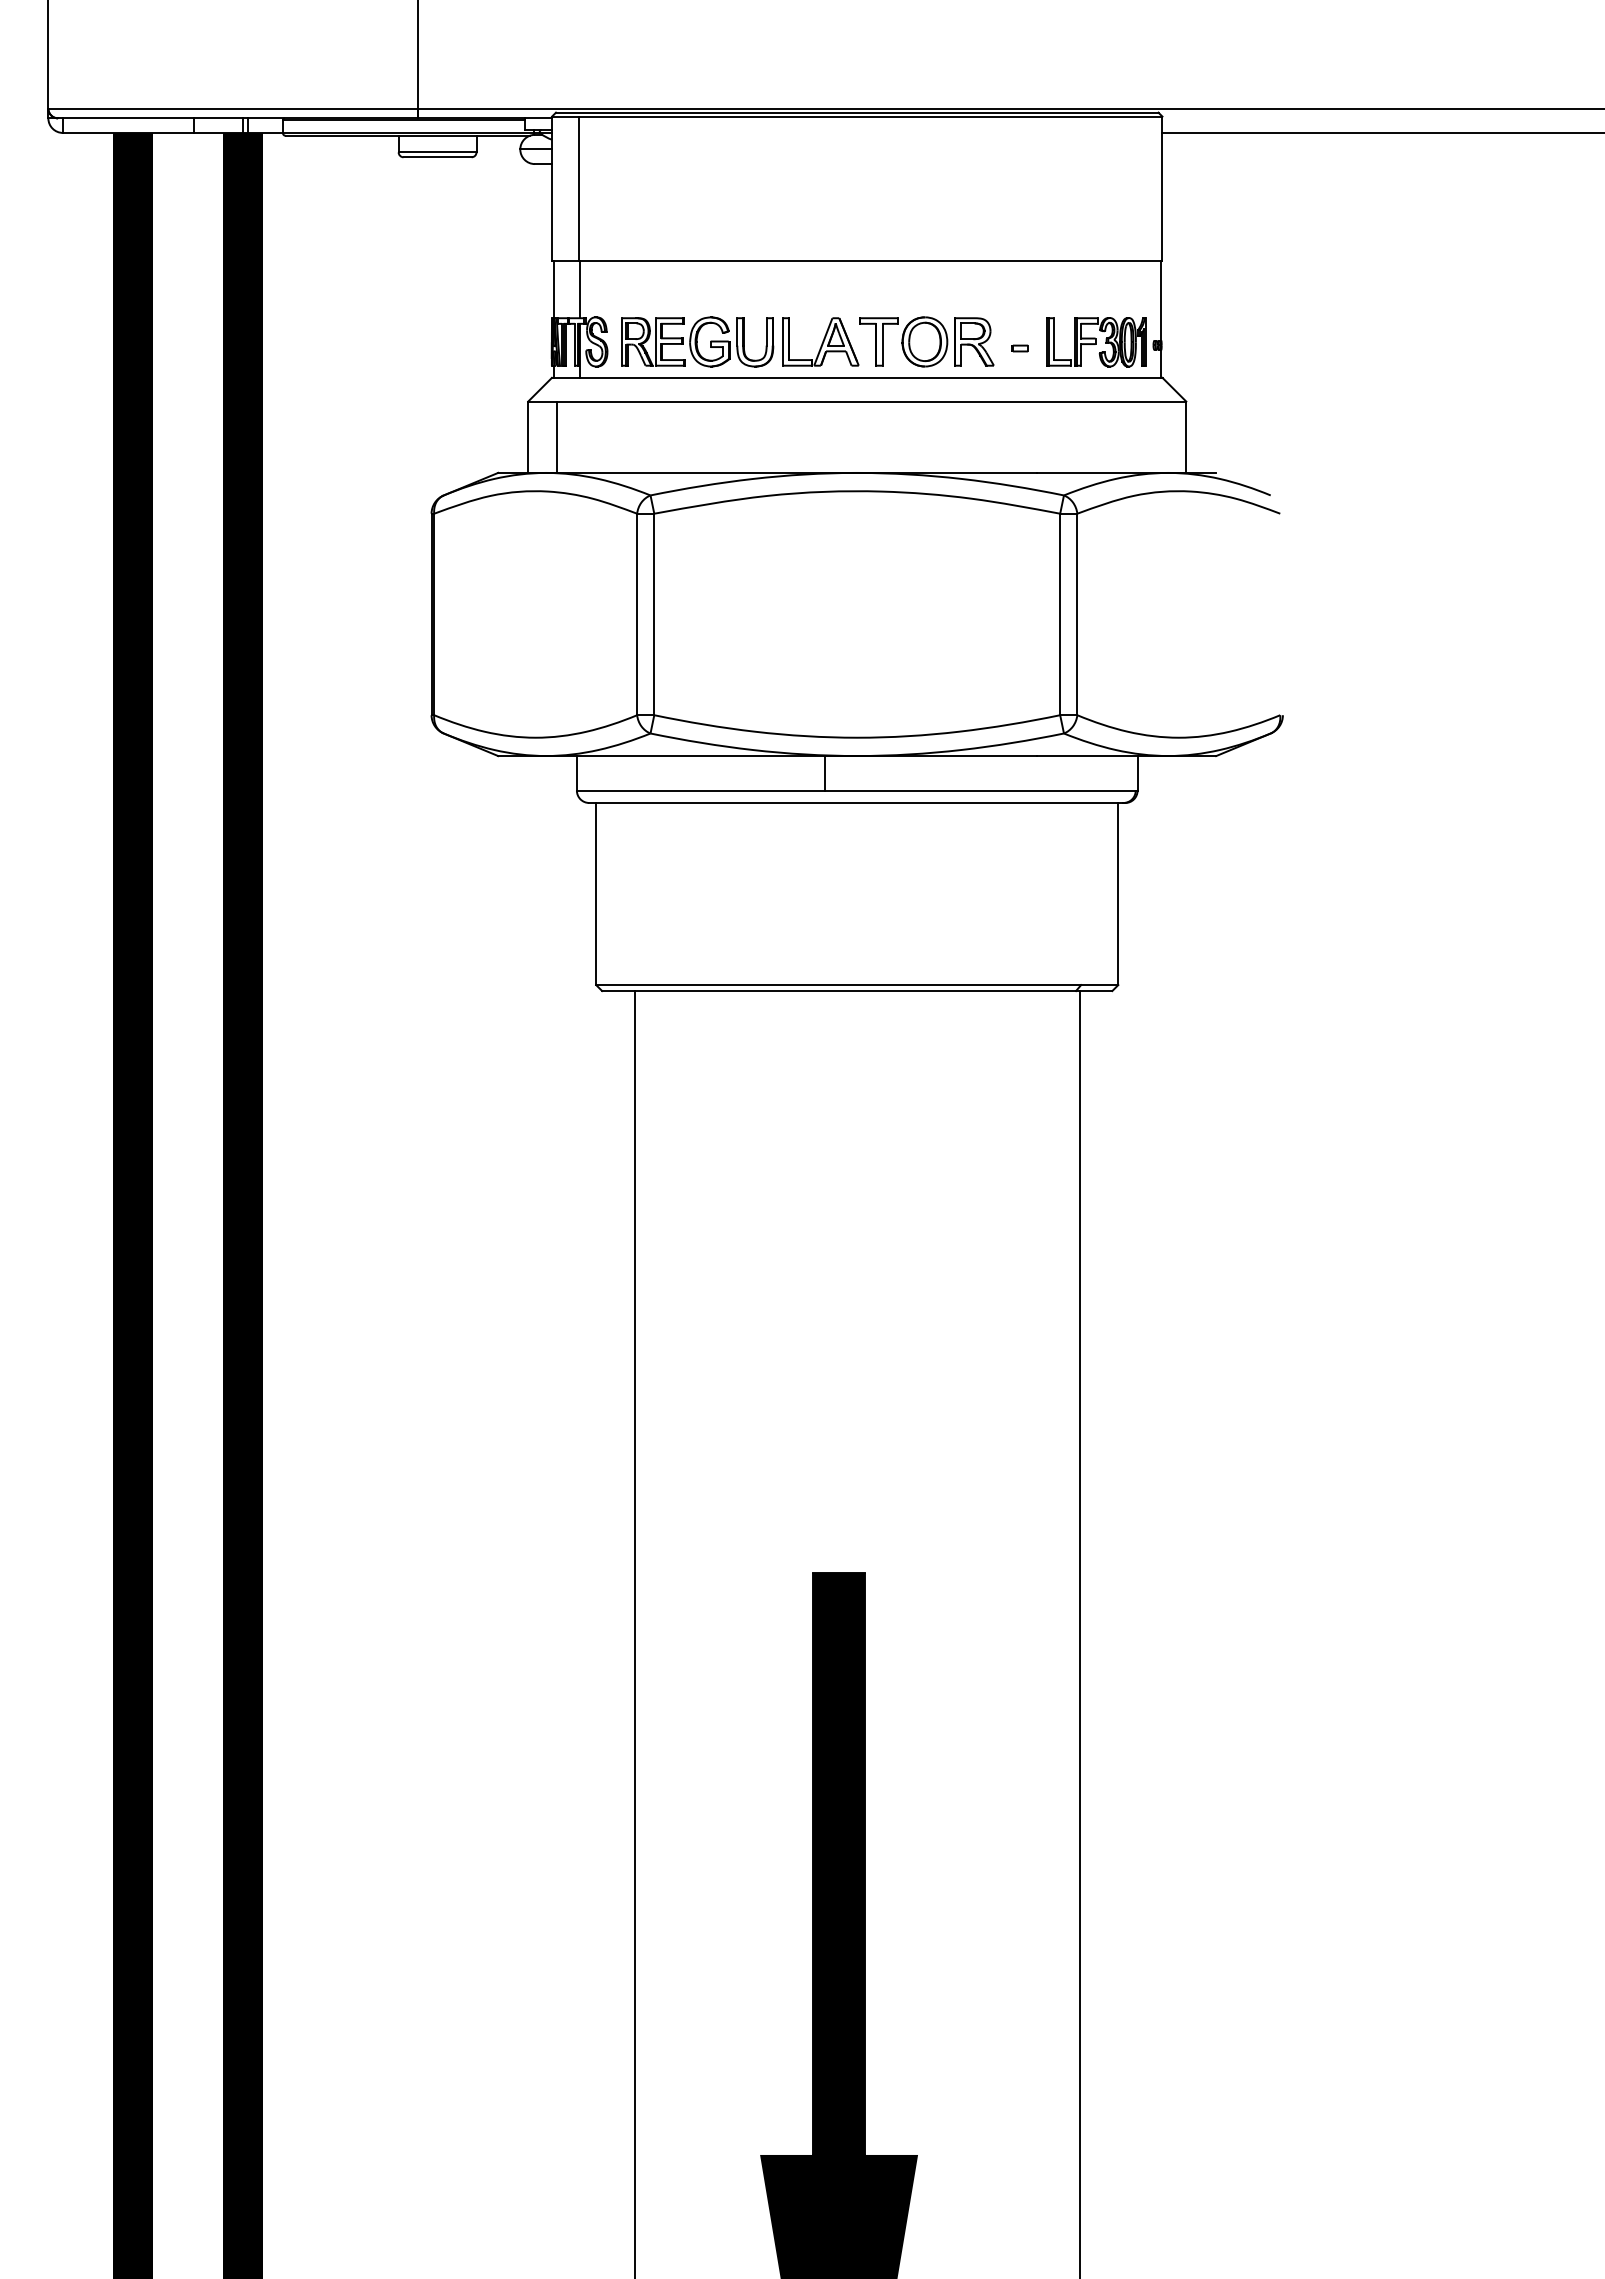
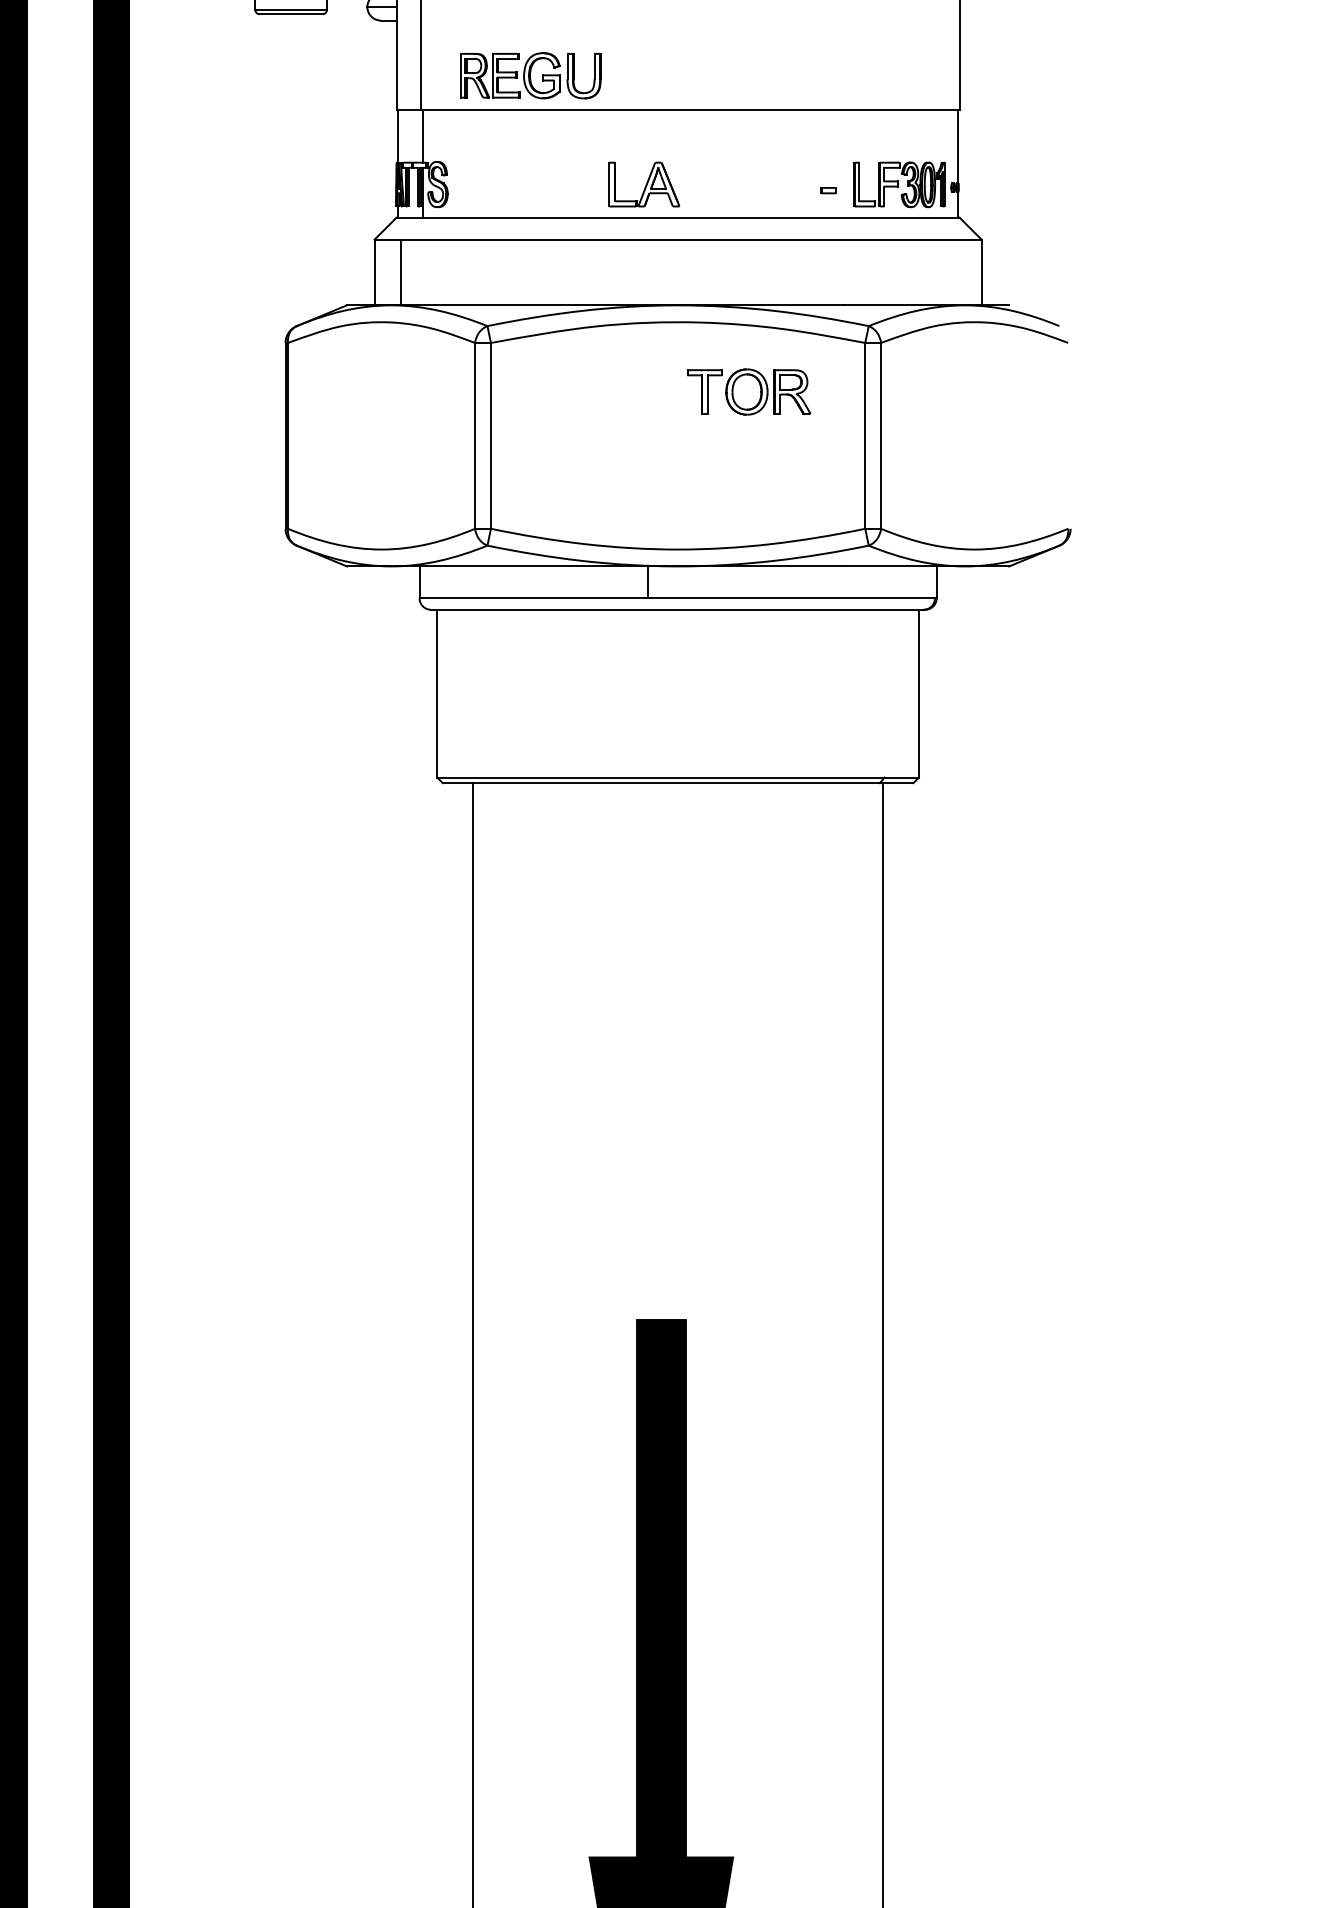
part: (697, 341) -> (530, 75), moved
part: (926, 341) -> (748, 391), moved

